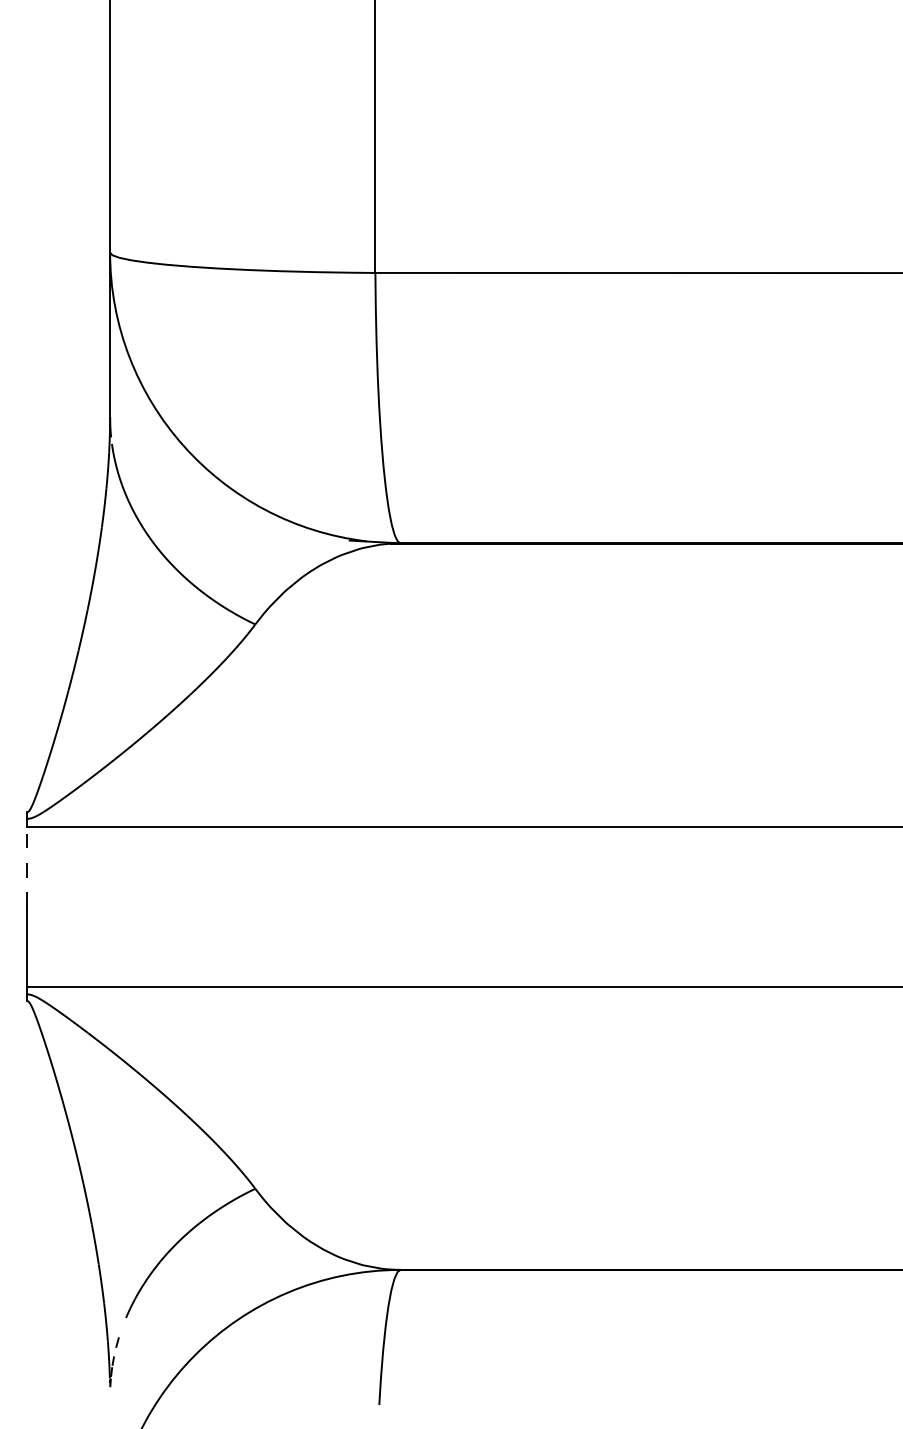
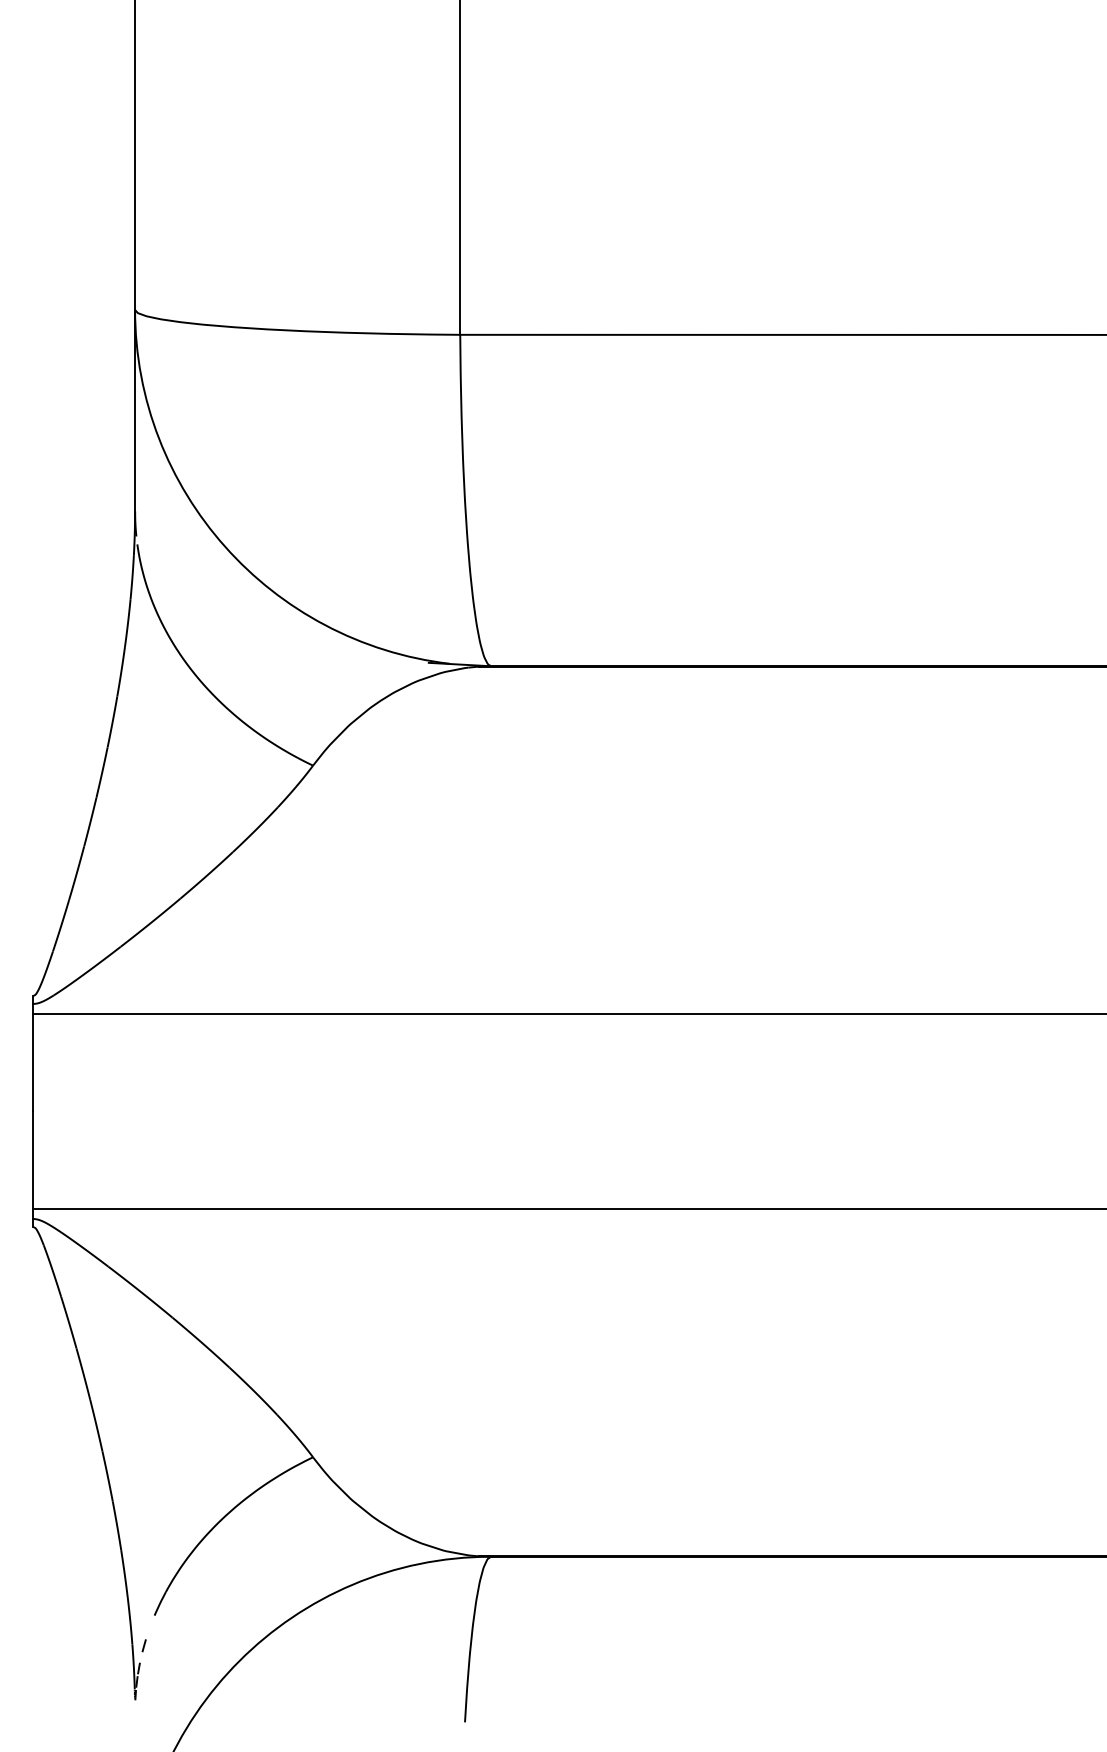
line: (27, 866) -> (33, 1062), dashed -> solid

